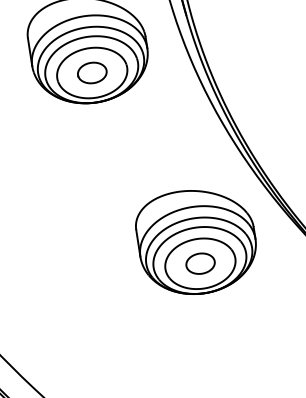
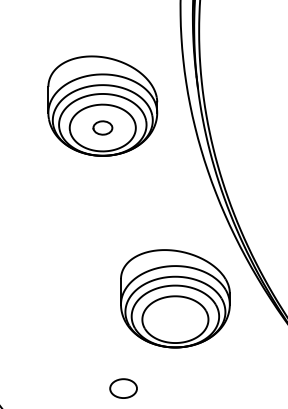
part: (91, 72) -> (102, 127), size x0.7
part: (200, 263) -> (123, 388), moved

